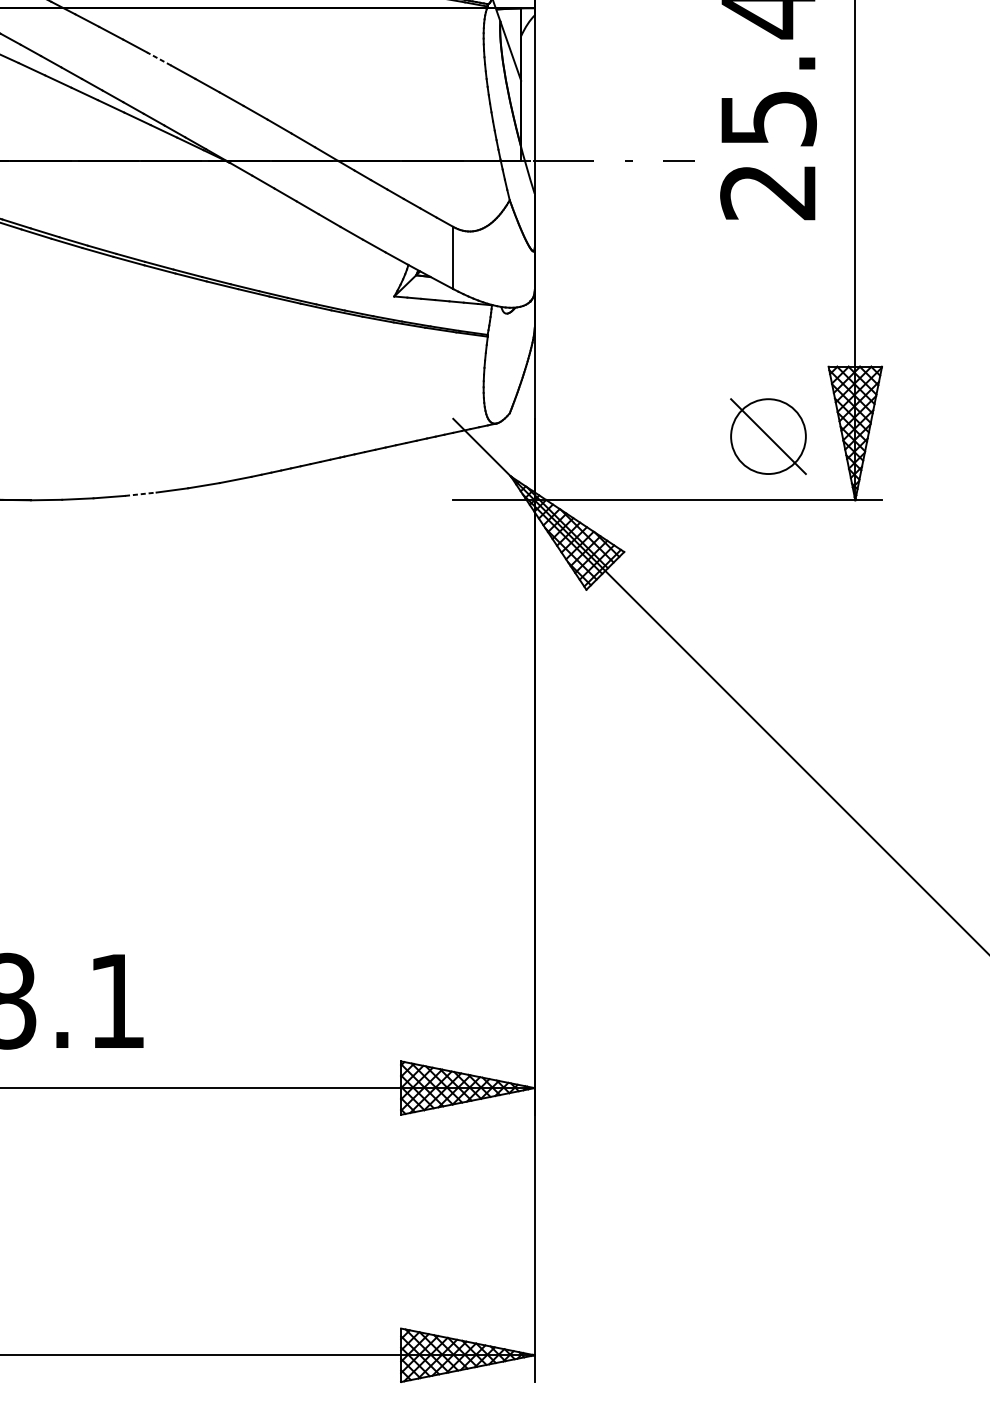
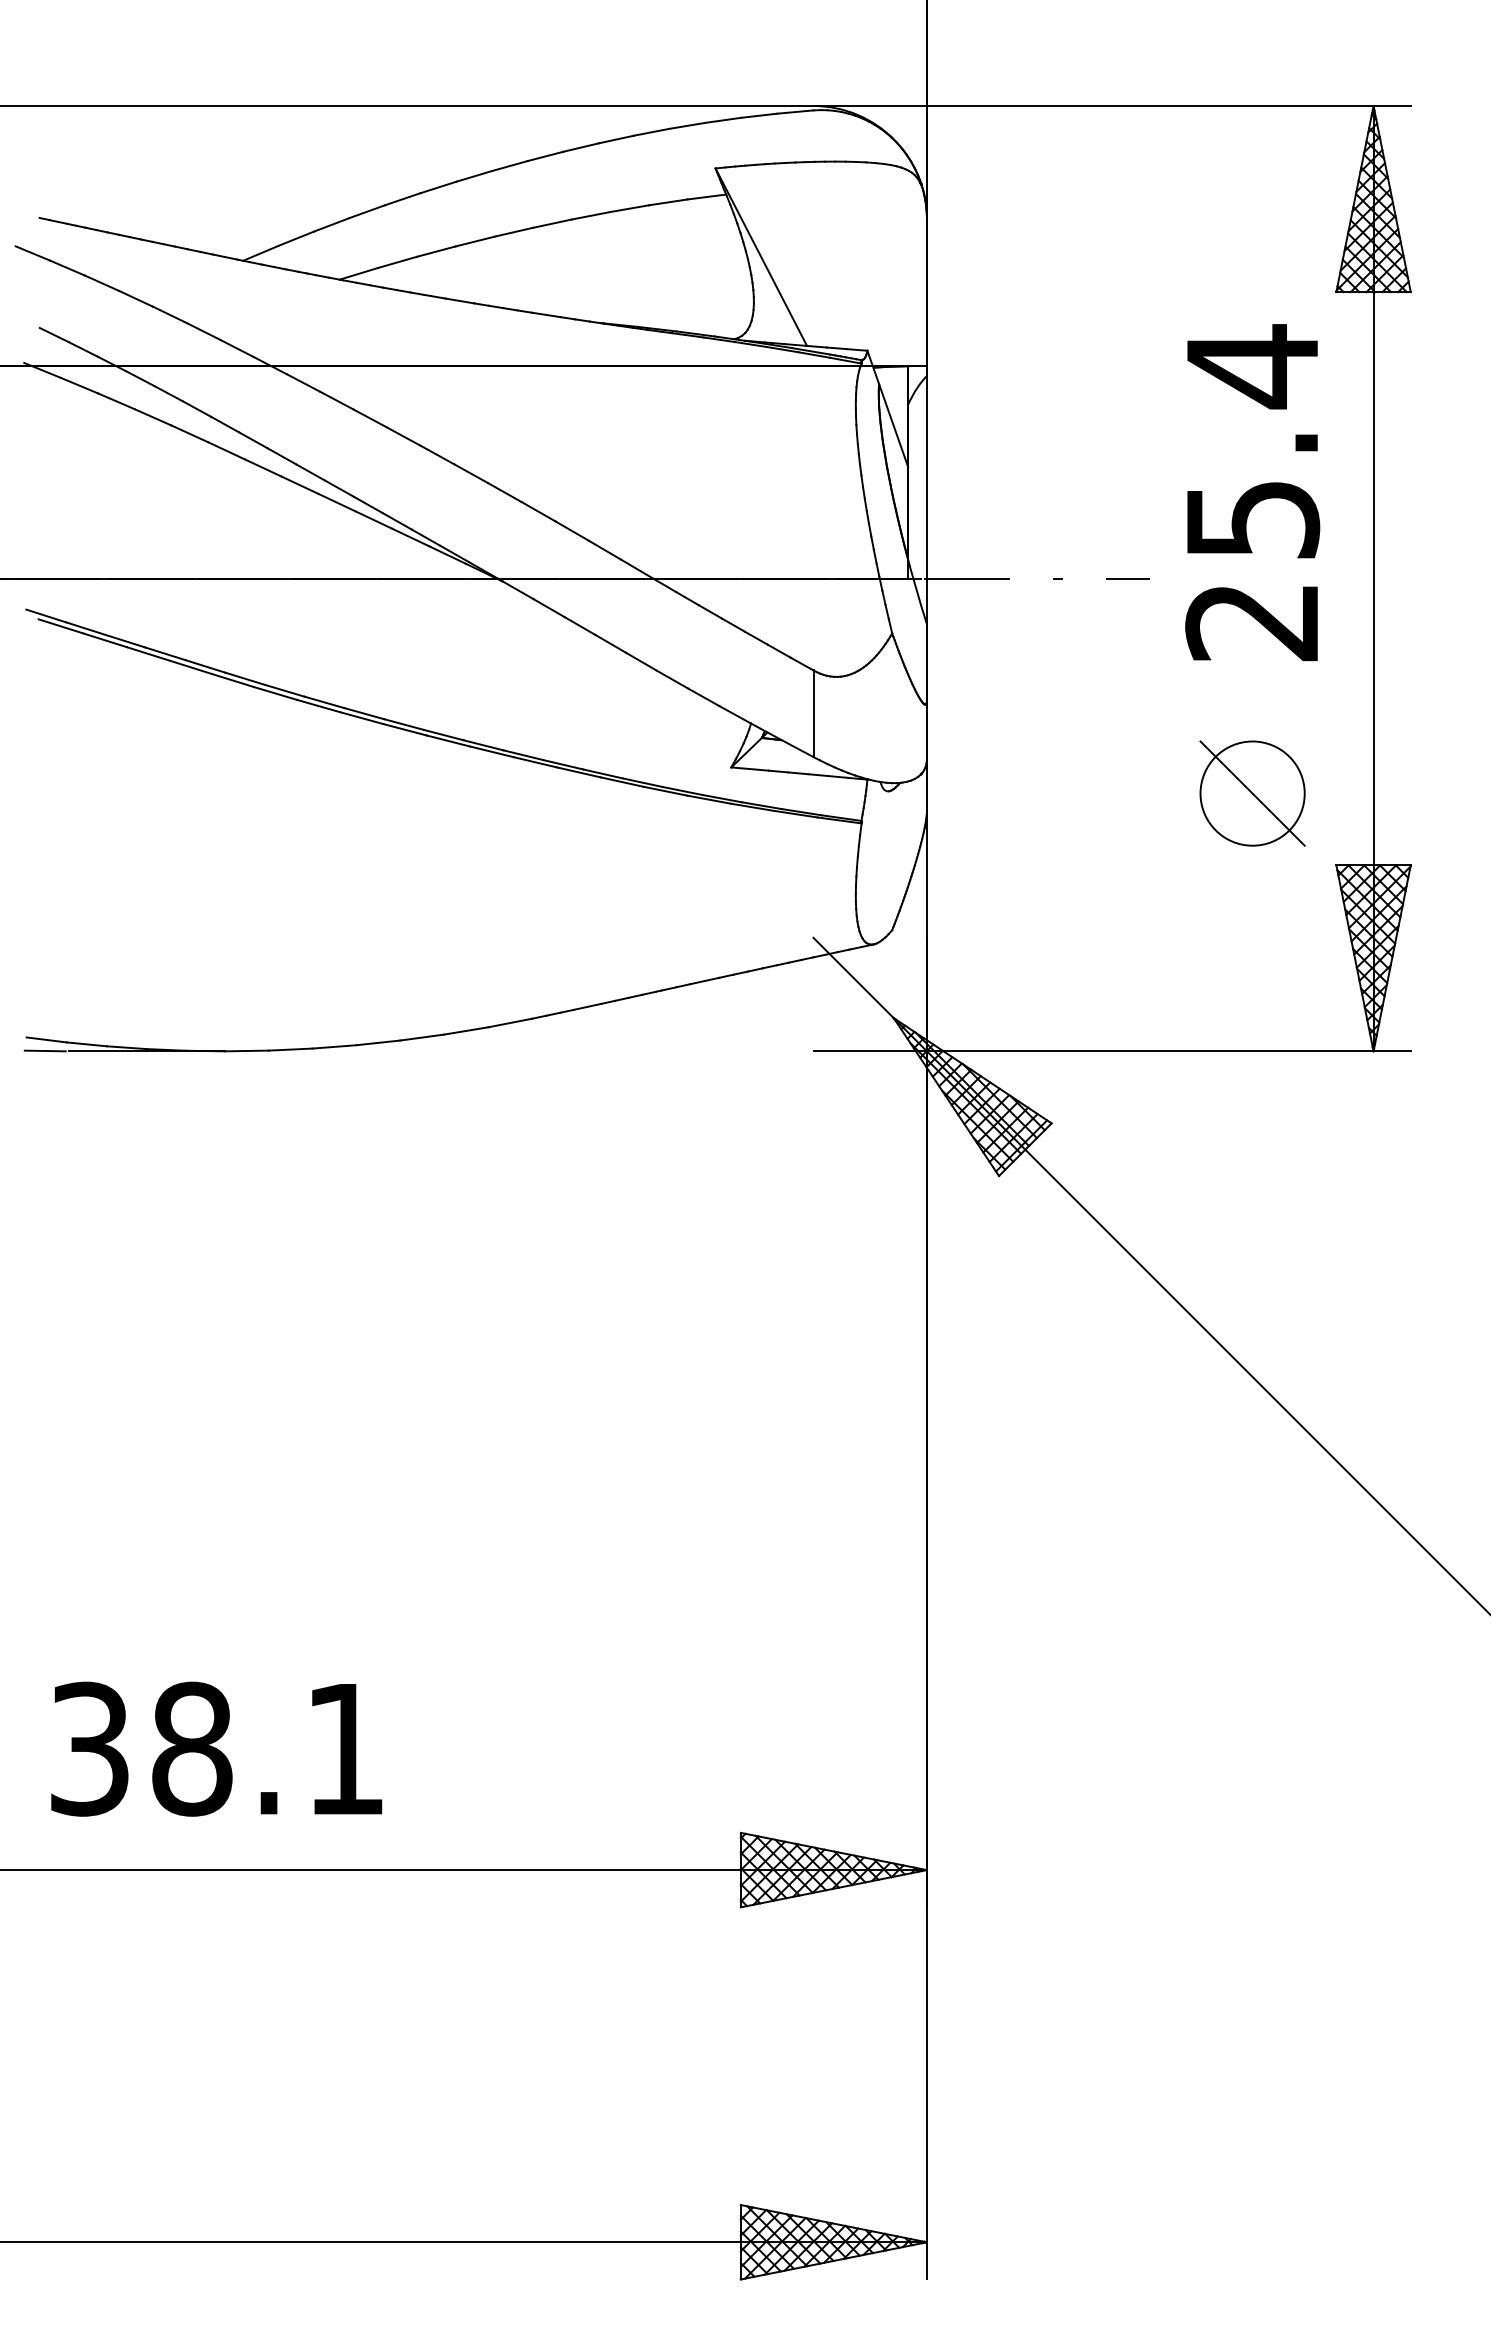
line: (158, 58) -> (403, 436), dashed -> solid
part: (768, 436) -> (1252, 793), moved
line: (140, 493) -> (378, 1042), dashed -> solid

